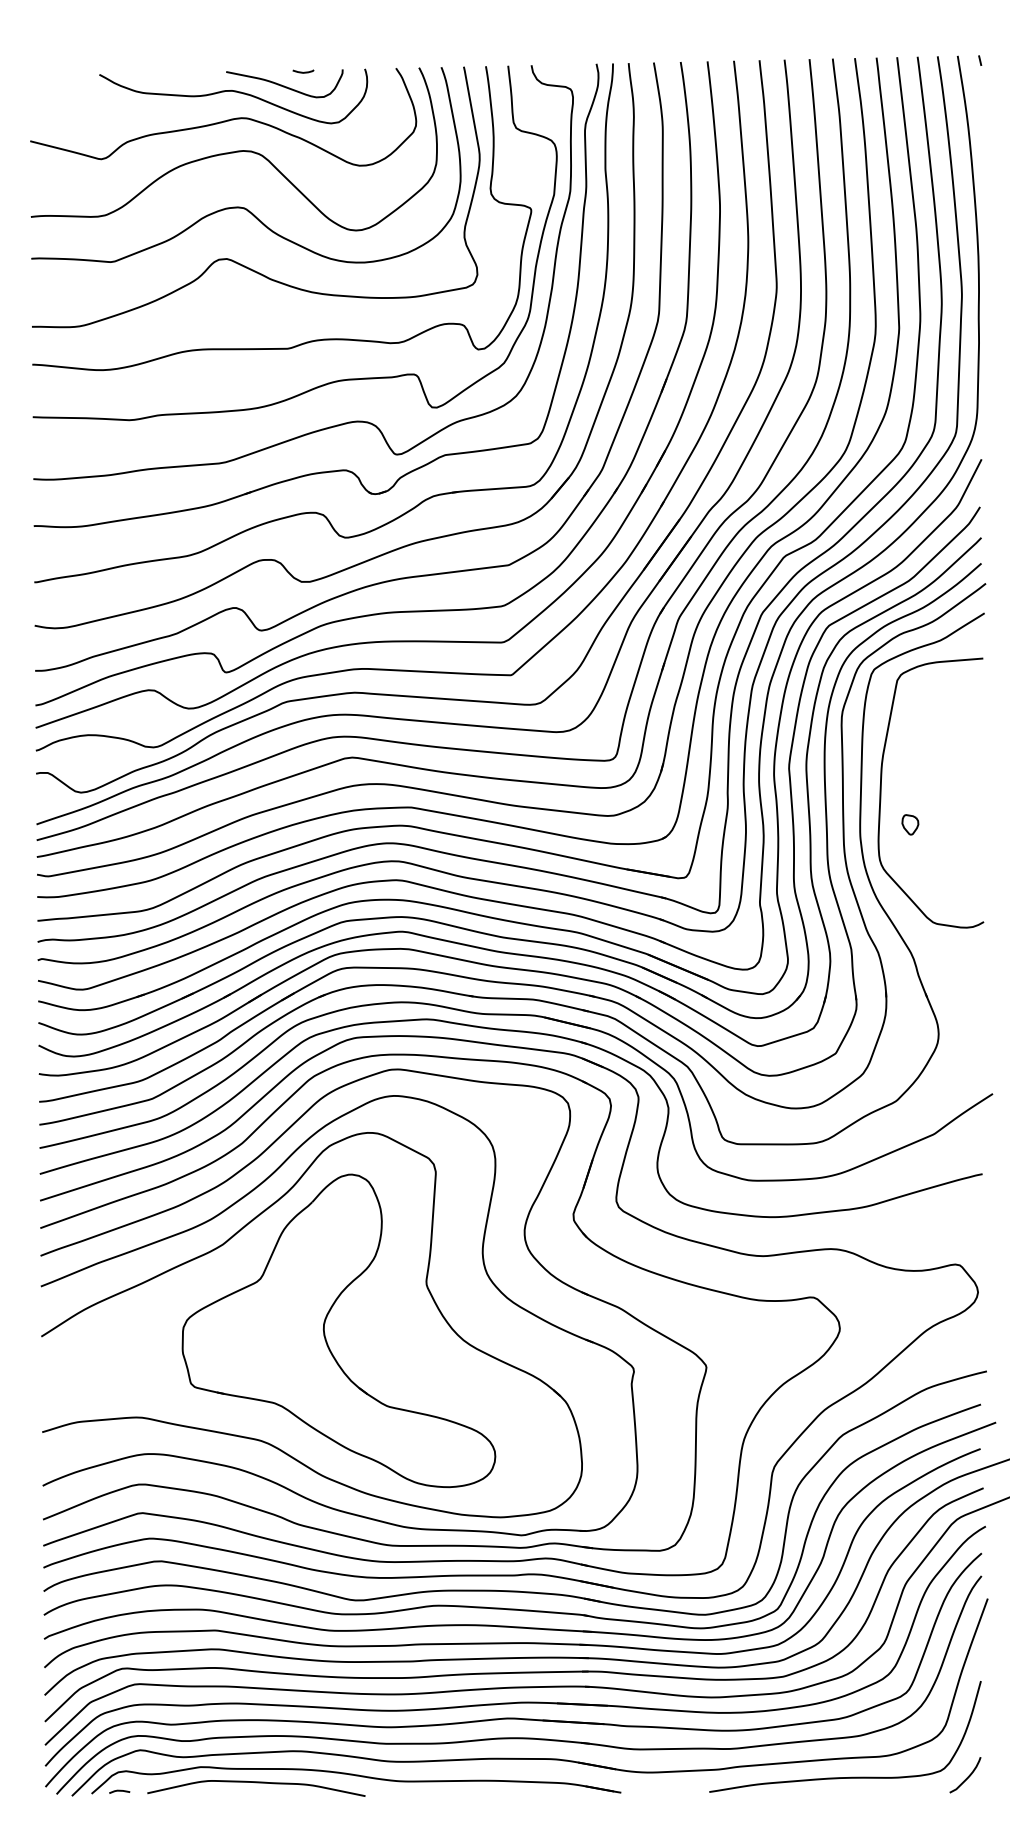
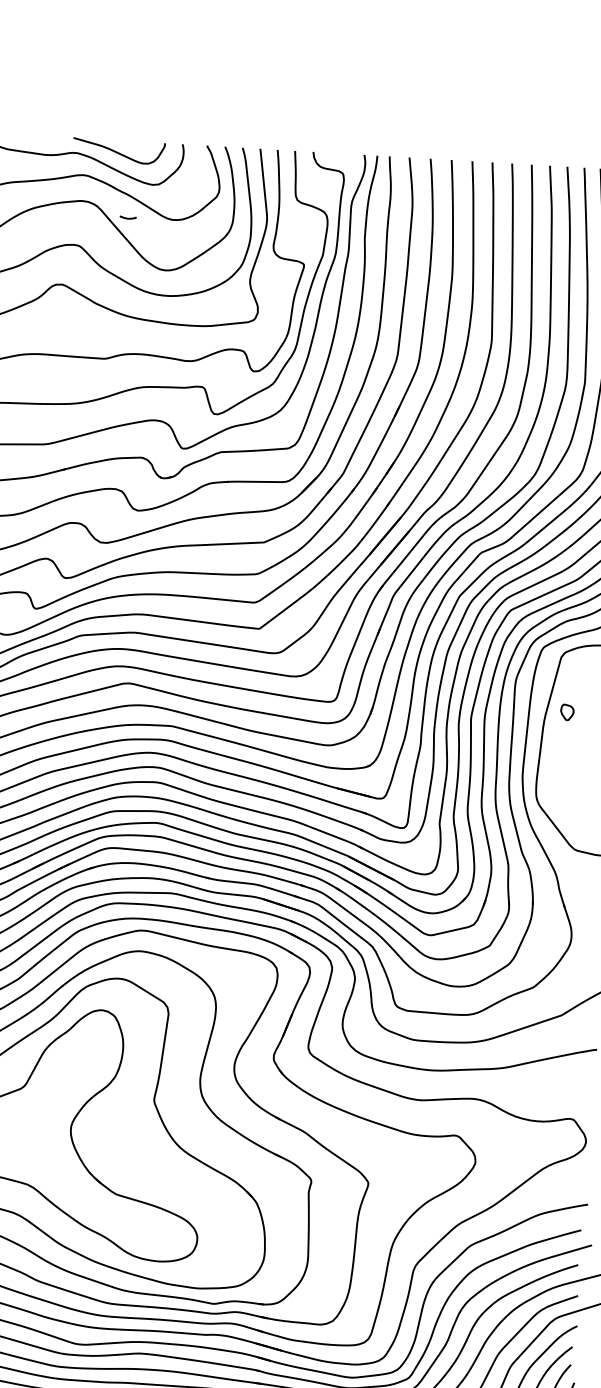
curve: (302, 71) -> (127, 217), moved
part: (910, 824) -> (567, 712), moved

